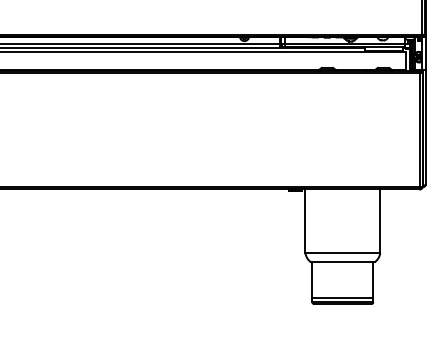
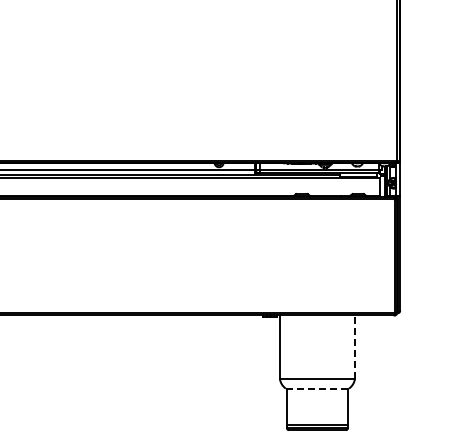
line: (379, 221) -> (354, 347), solid -> dashed
line: (342, 262) -> (317, 388), solid -> dashed

